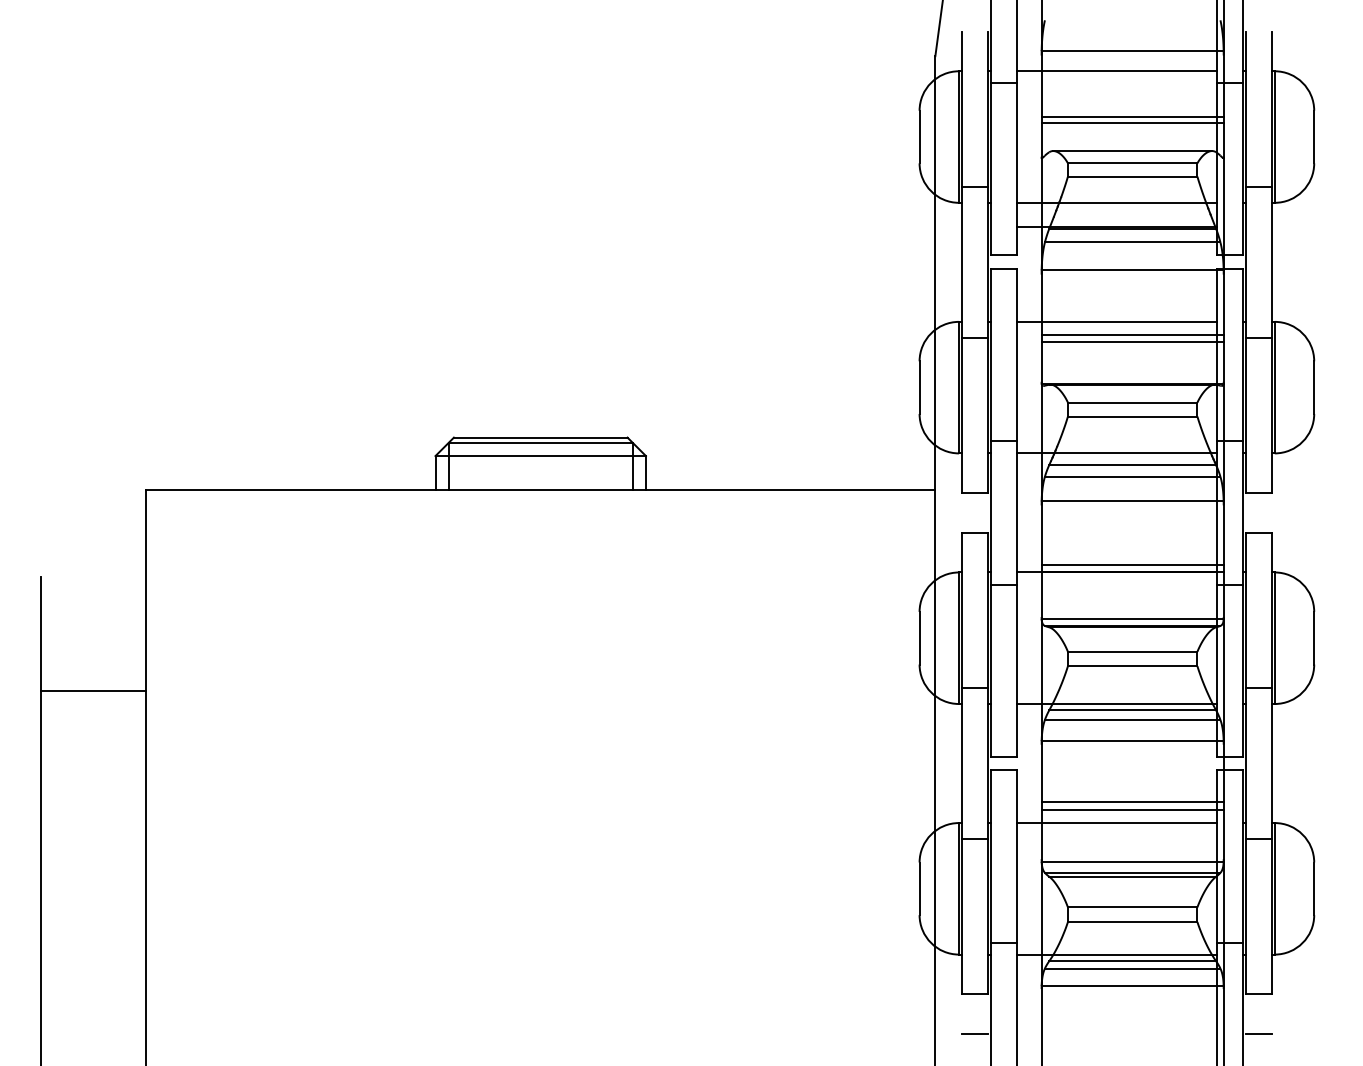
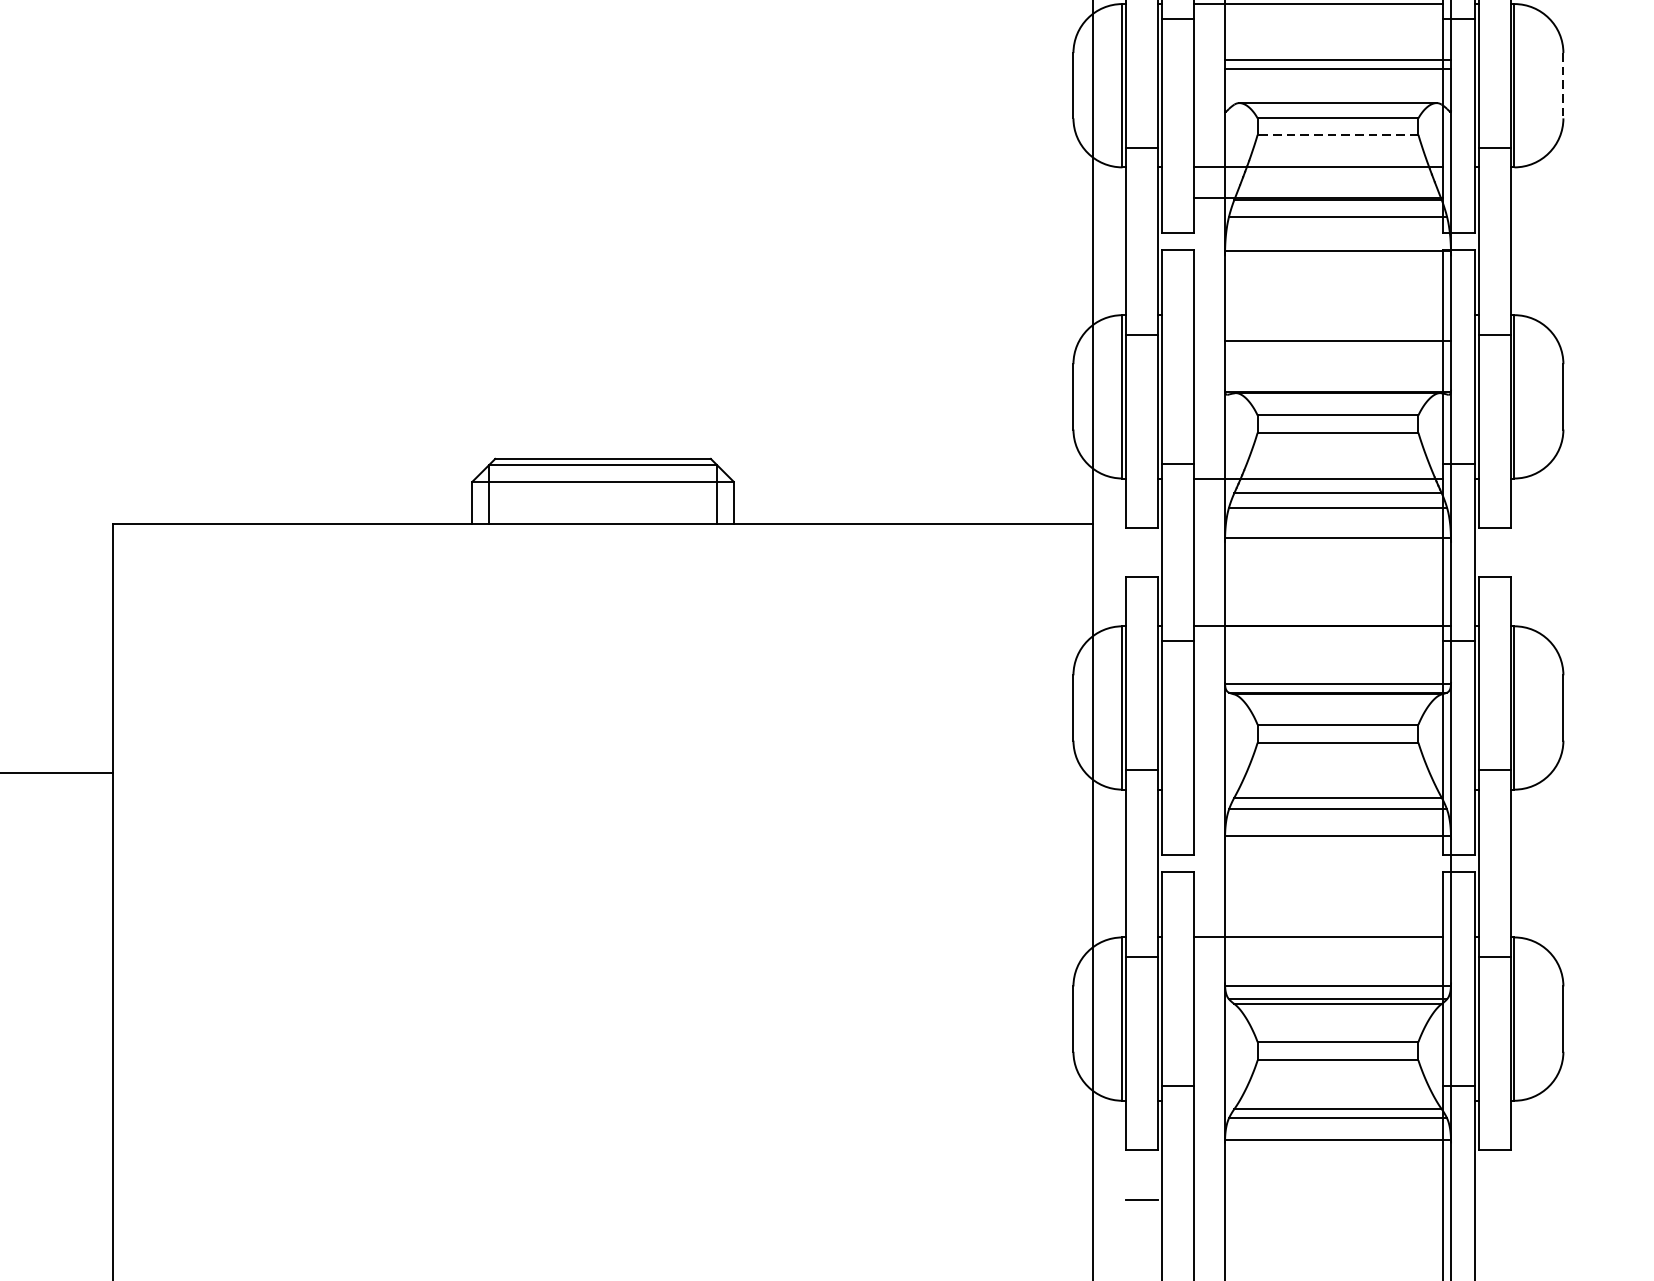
line: (1314, 137) -> (1563, 86), solid -> dashed
line: (1132, 176) -> (1337, 134), solid -> dashed
line: (1116, 321) -> (1317, 314), removed
line: (1132, 335) -> (1337, 332), removed
line: (1132, 565) -> (1337, 617), removed
line: (1116, 704) -> (1317, 790), removed
line: (1132, 802) -> (1337, 911), removed
line: (1132, 809) -> (1337, 920), removed
line: (1116, 954) -> (1317, 1100), removed
line: (1258, 1034) -> (1494, 1199), removed

